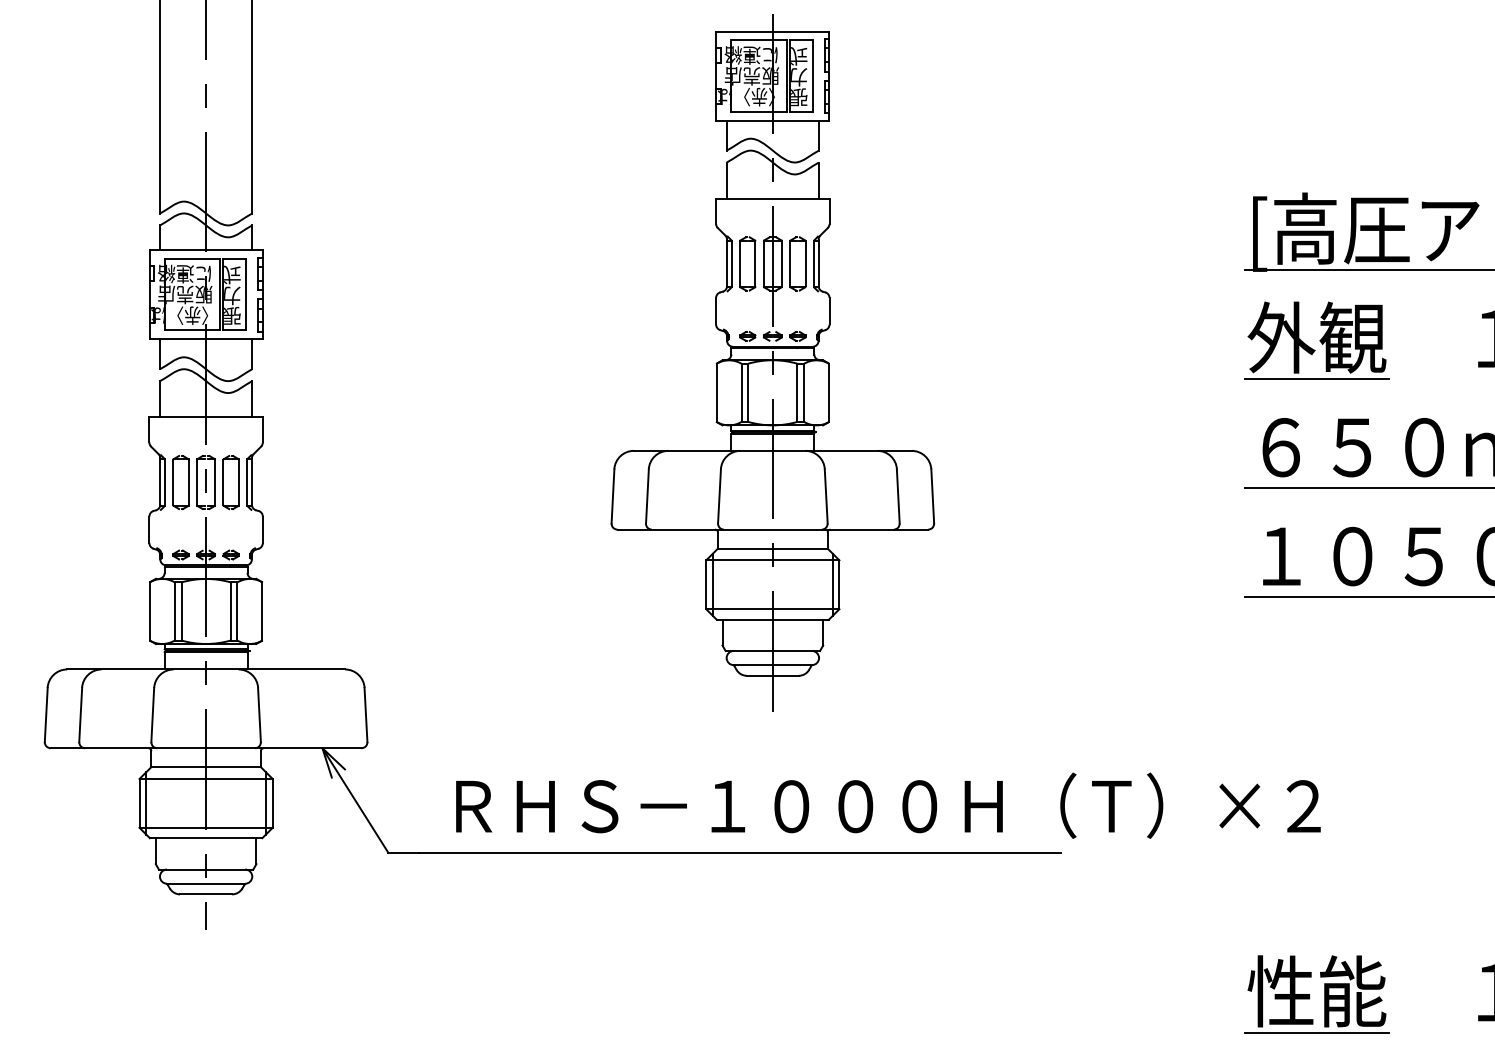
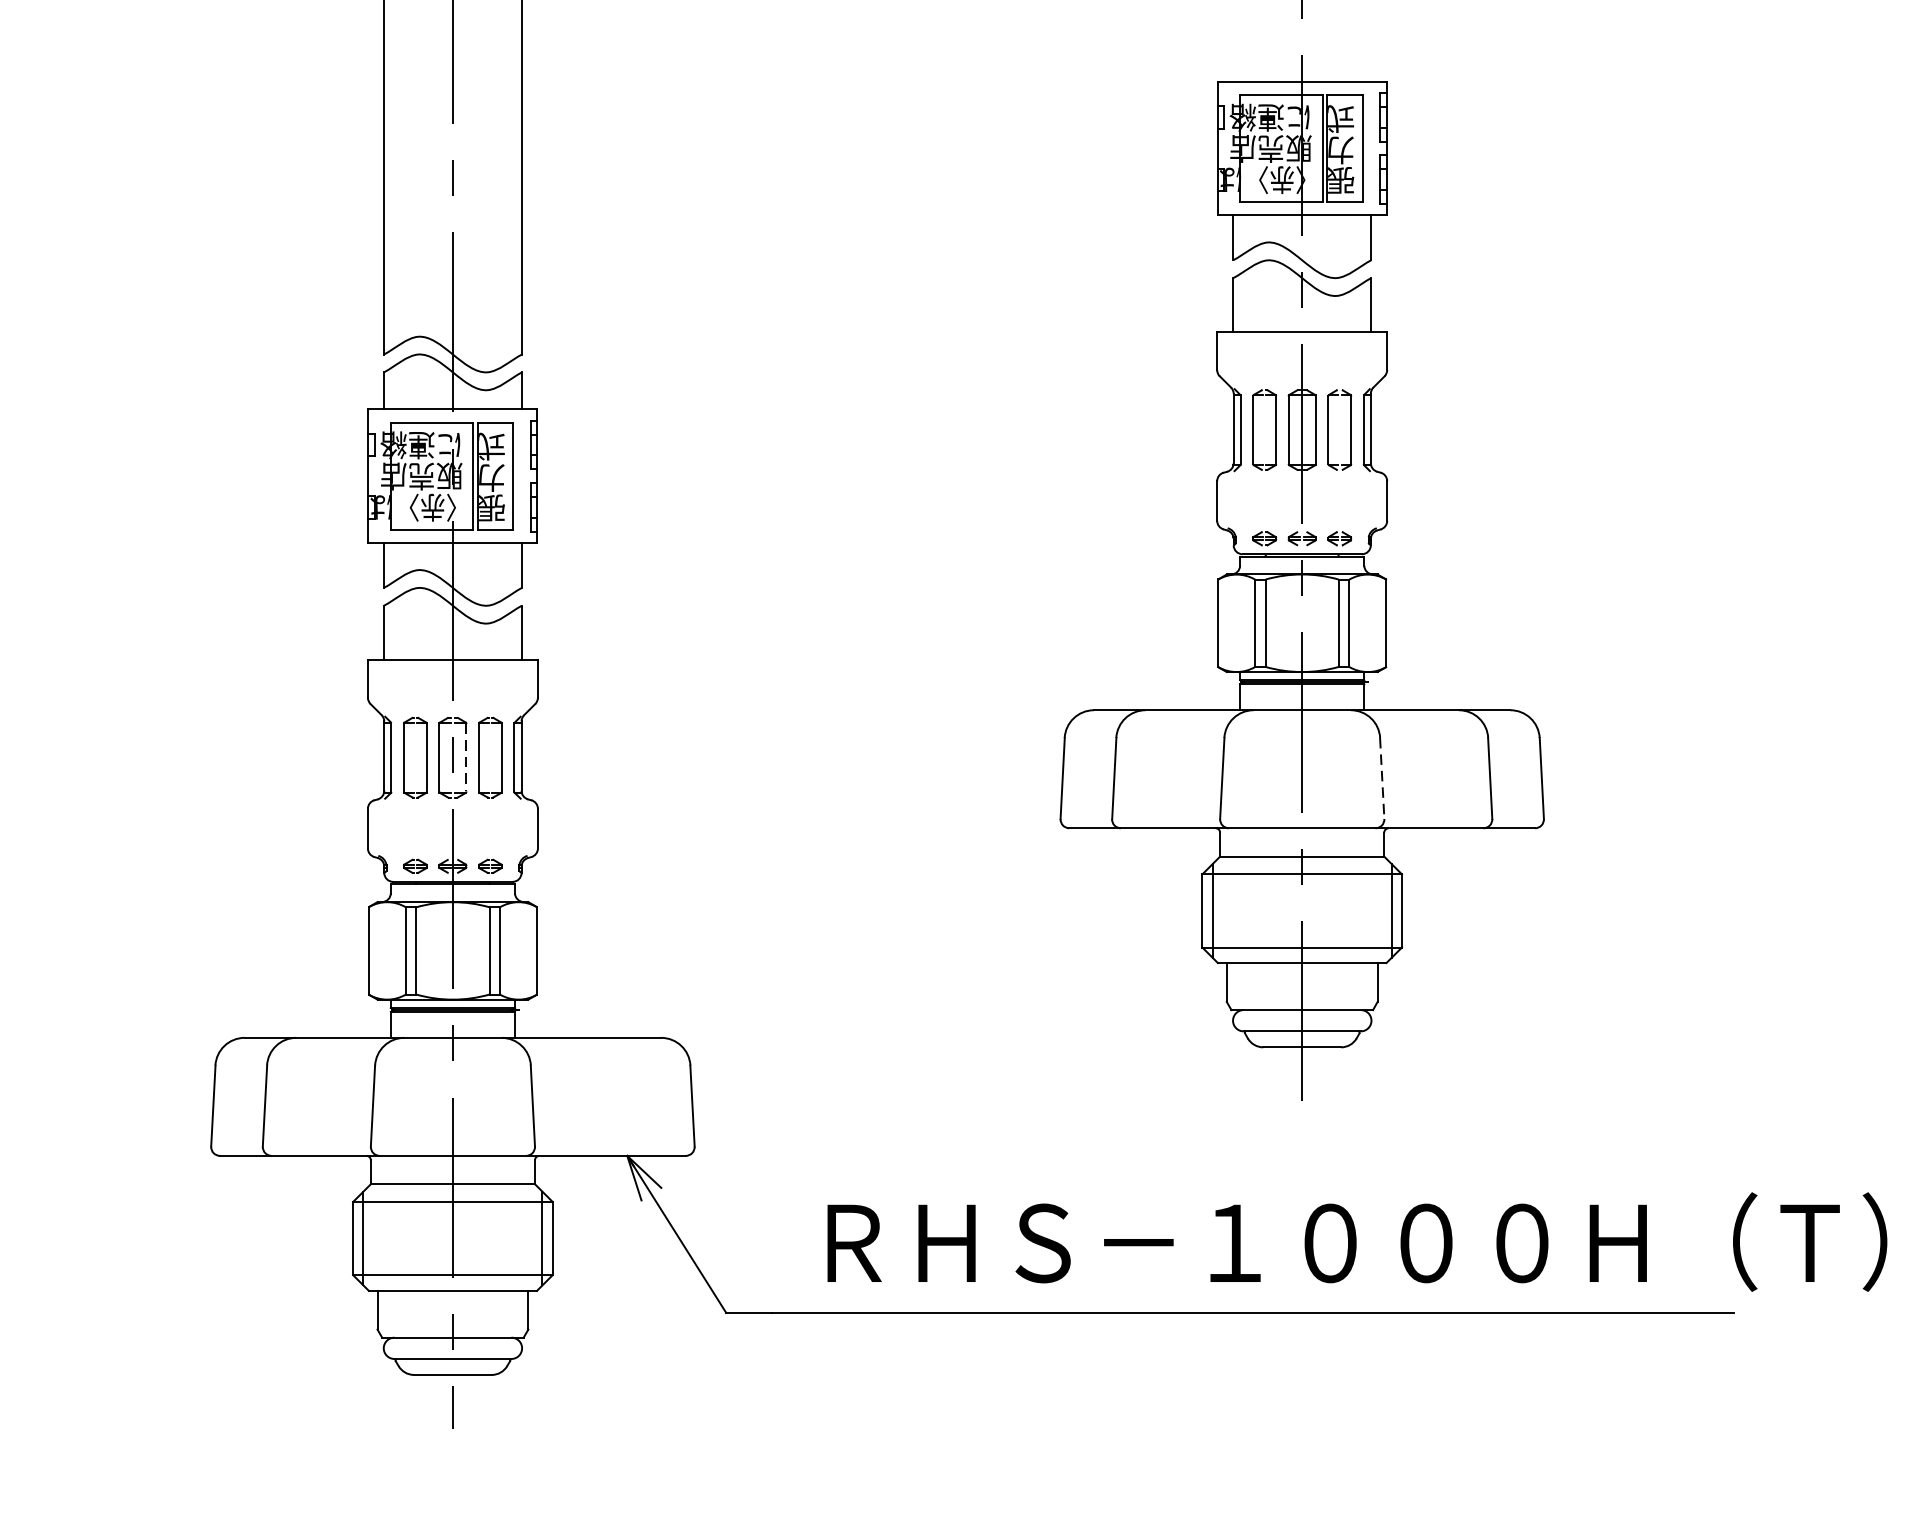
line: (215, 482) -> (466, 757), solid -> dashed
line: (826, 496) -> (1382, 778), solid -> dashed

